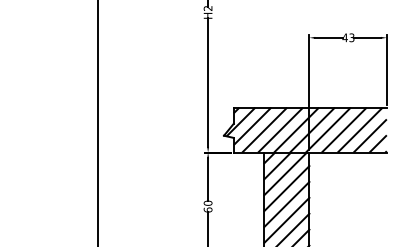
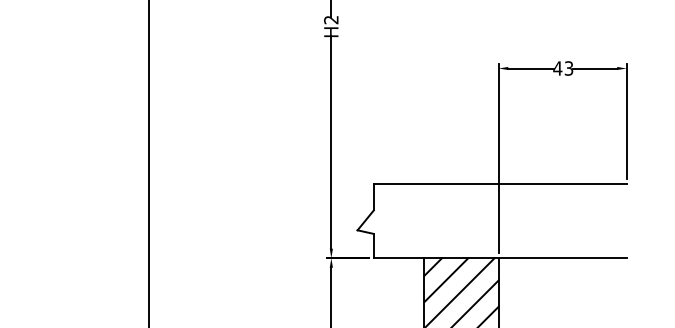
hatch: (306, 129) -> (493, 219), removed

